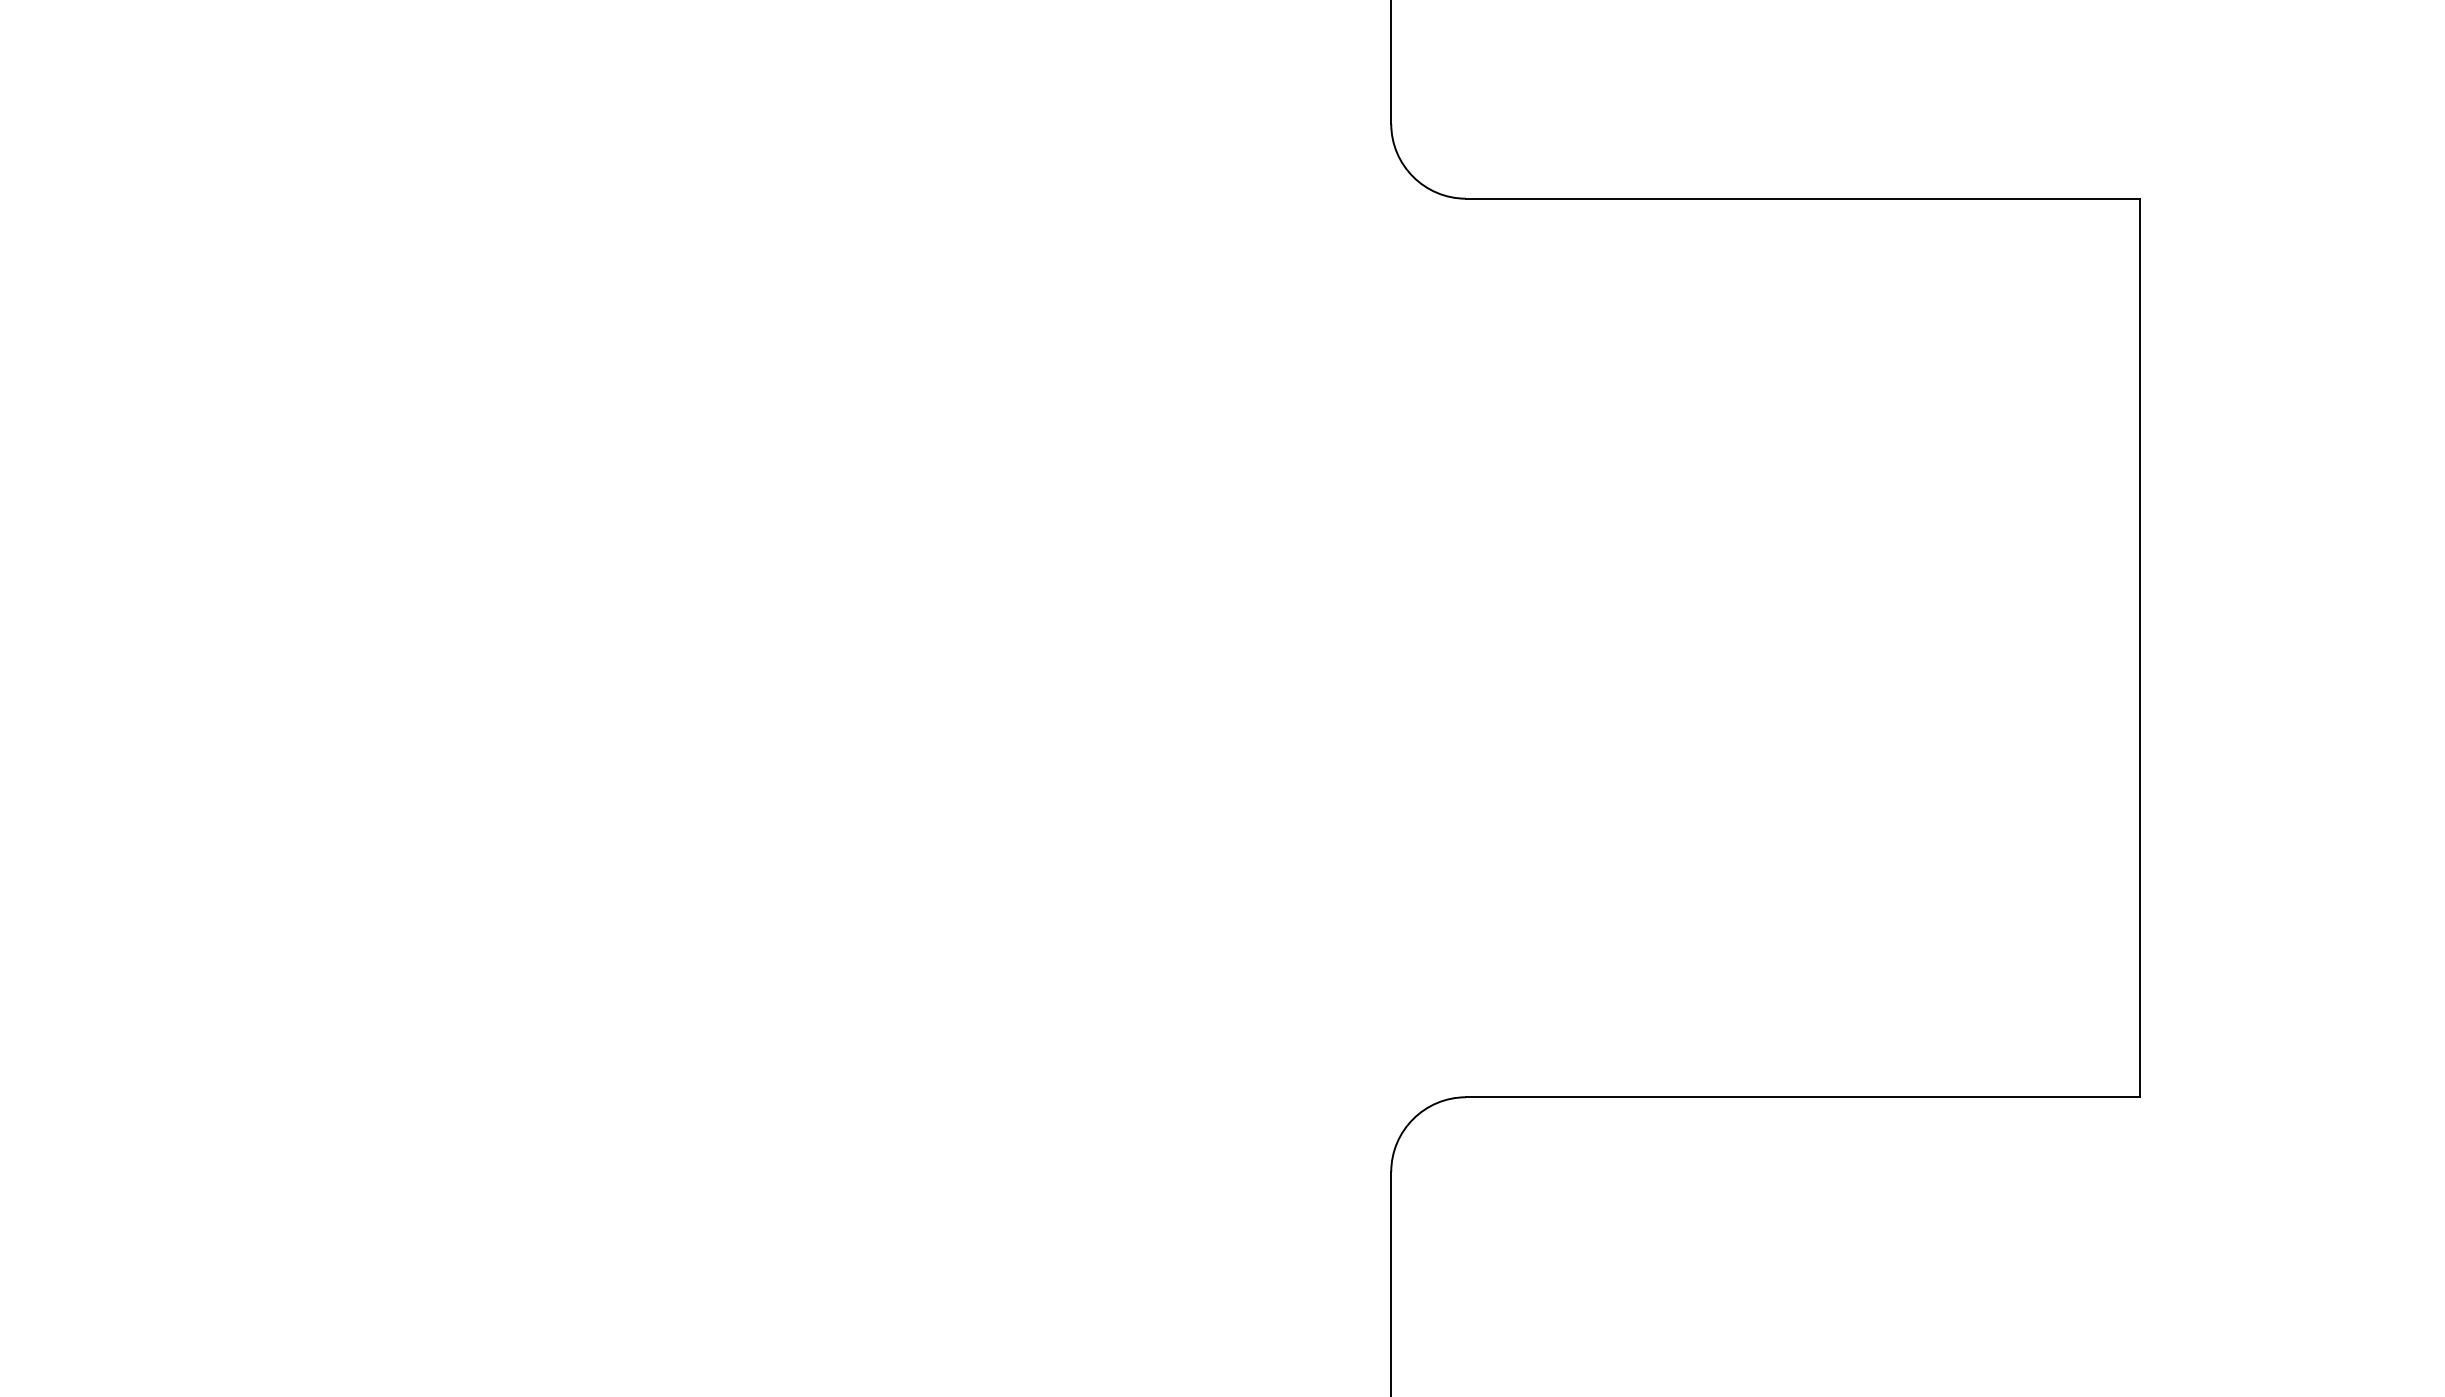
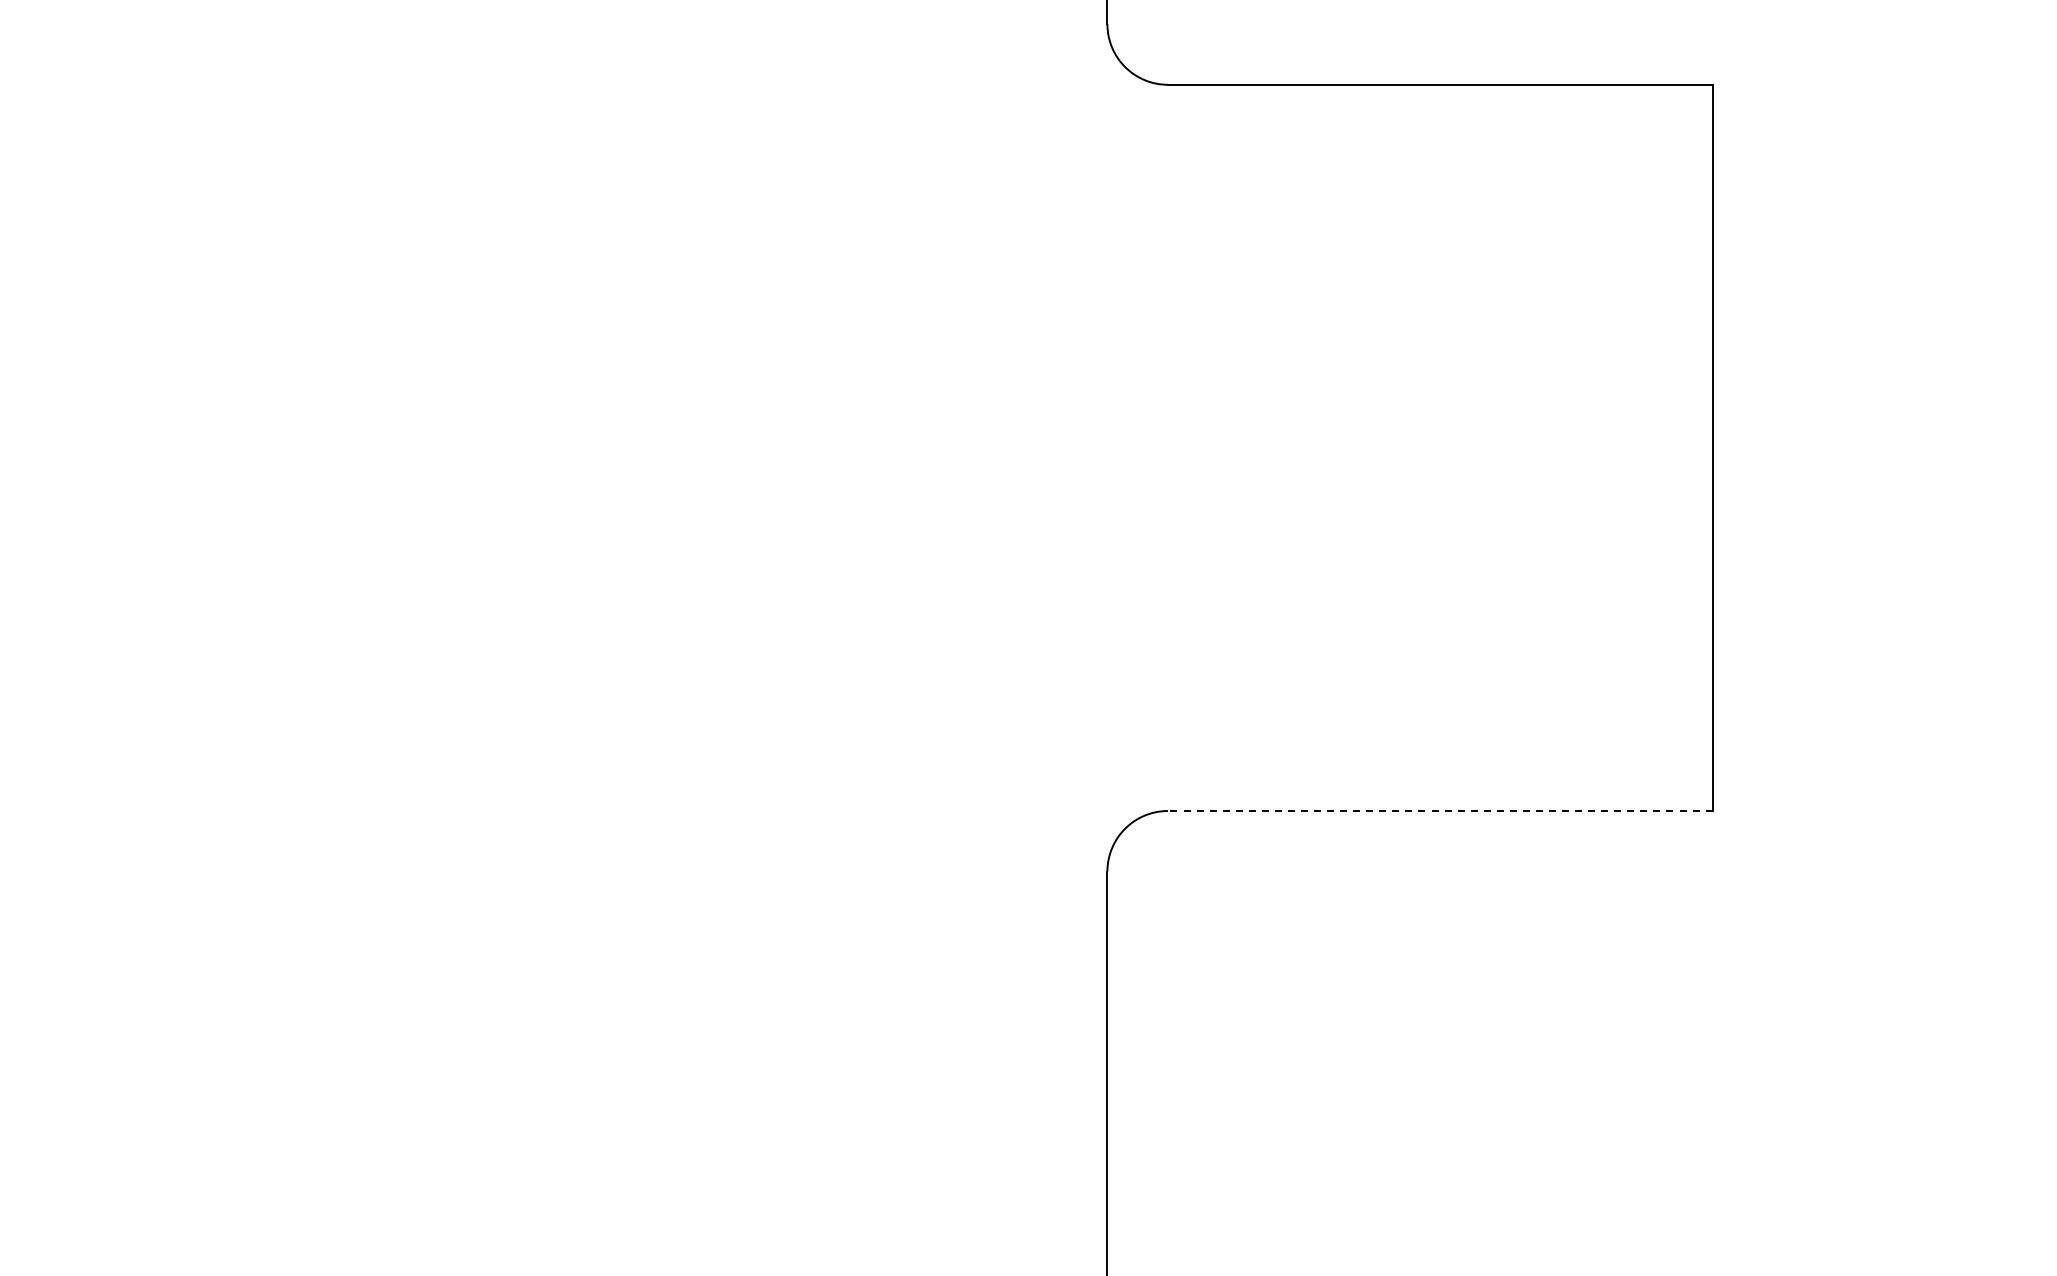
line: (1802, 1097) -> (1439, 811), solid -> dashed

